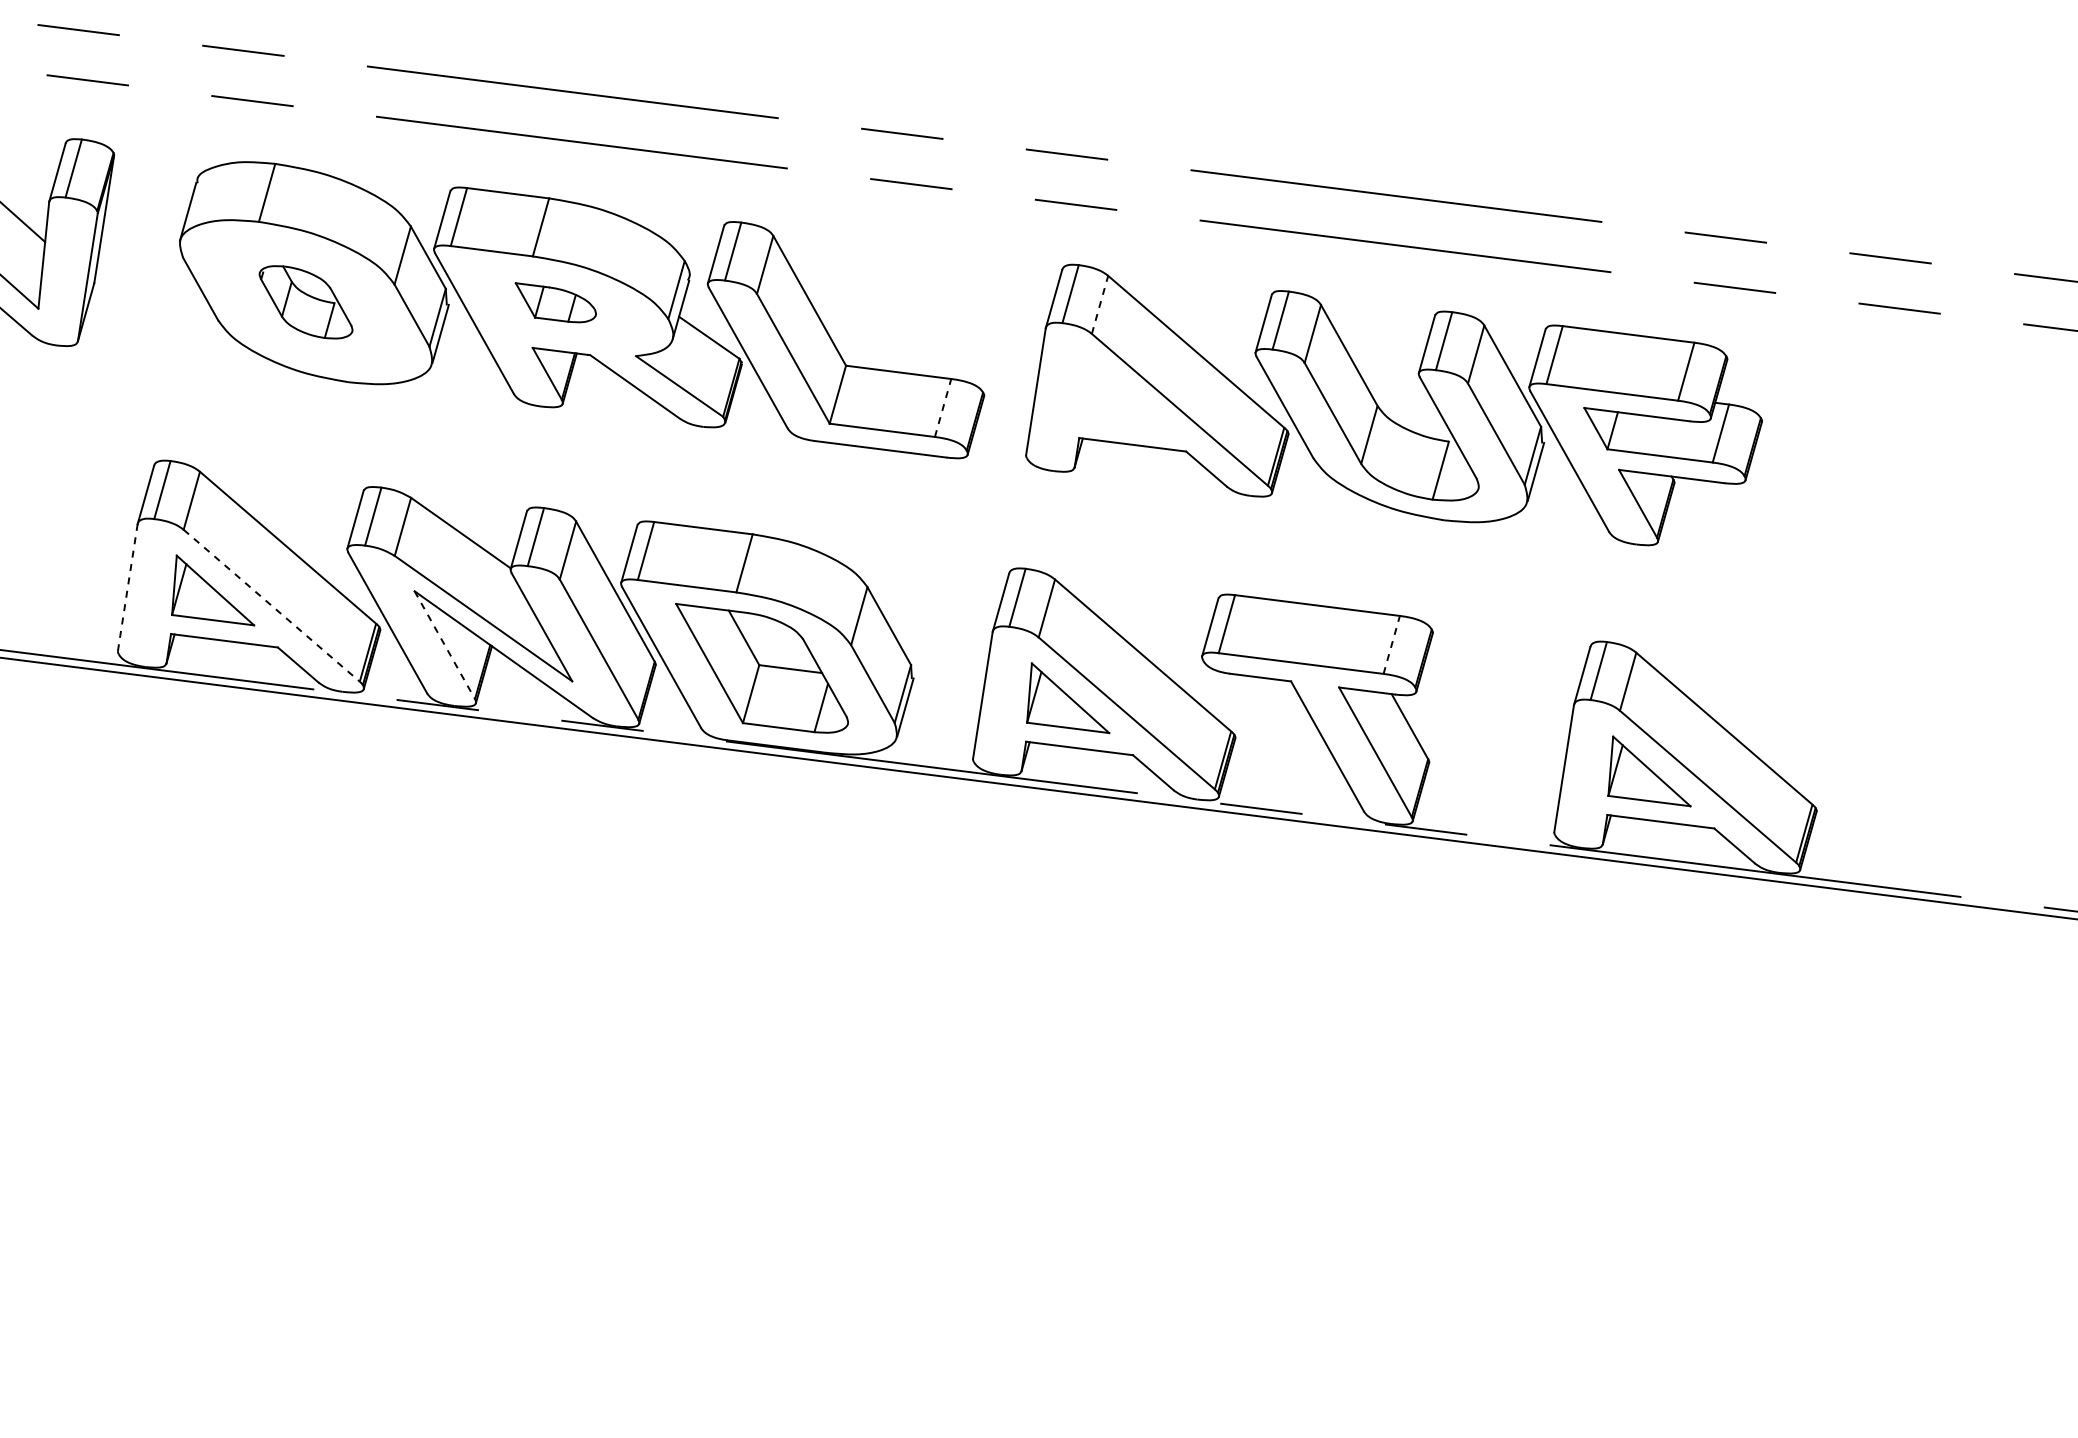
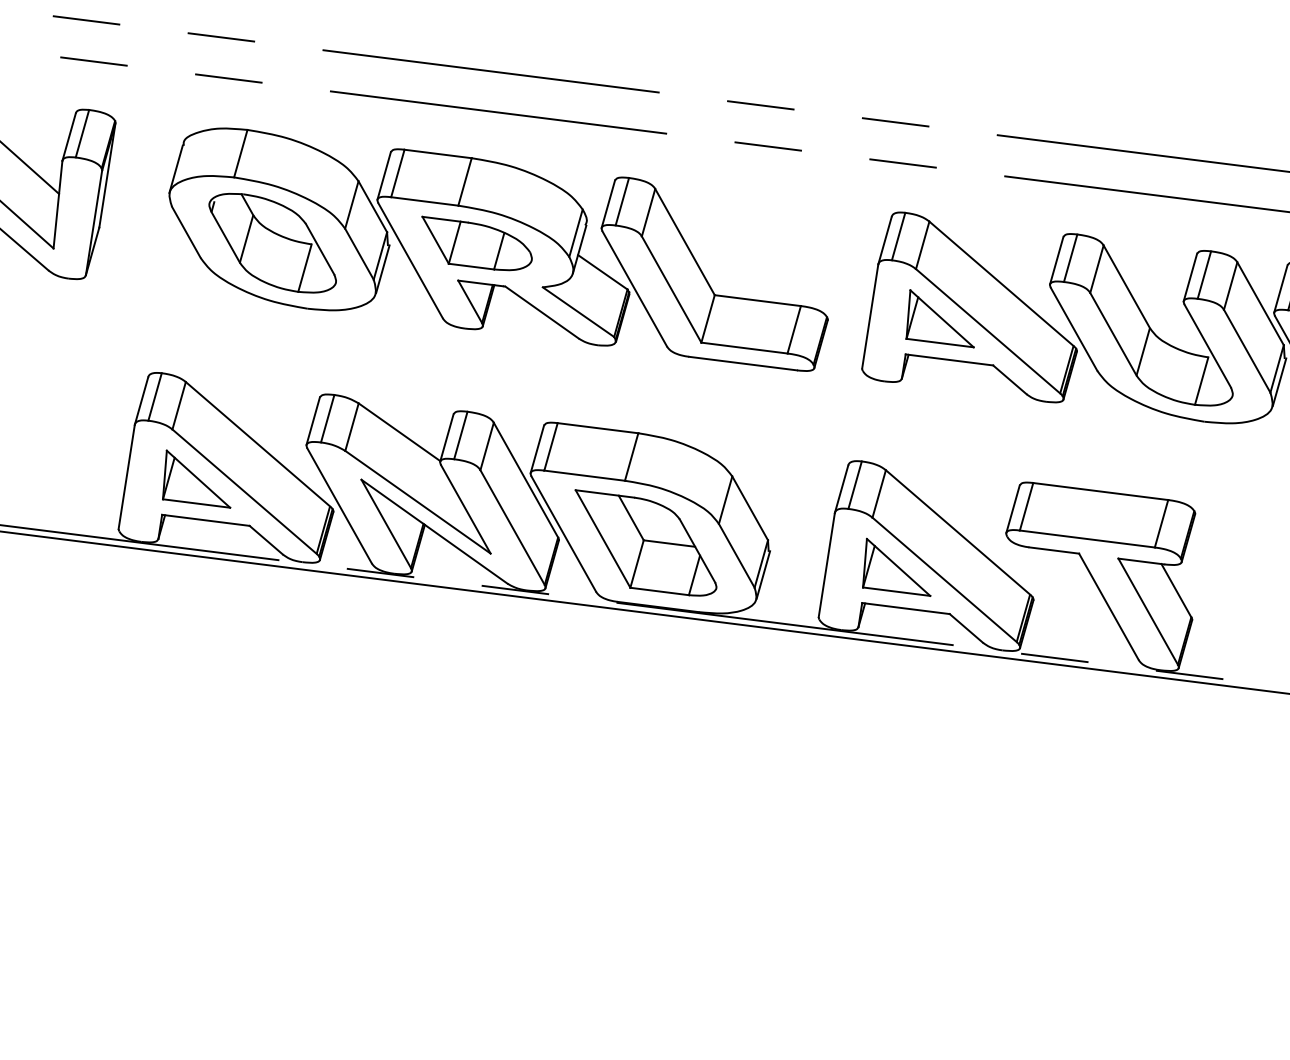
part: (305, 302) -> (272, 243), size x1.67
part: (555, 302) -> (476, 243), size x1.67
line: (1100, 304) -> (923, 245), dashed -> solid
part: (1121, 394) -> (940, 318), added
line: (943, 407) -> (794, 329), dashed -> solid
line: (127, 587) -> (126, 476), dashed -> solid
line: (272, 606) -> (245, 492), dashed -> solid
line: (1391, 644) -> (1161, 523), dashed -> solid
line: (444, 645) -> (386, 524), dashed -> solid

